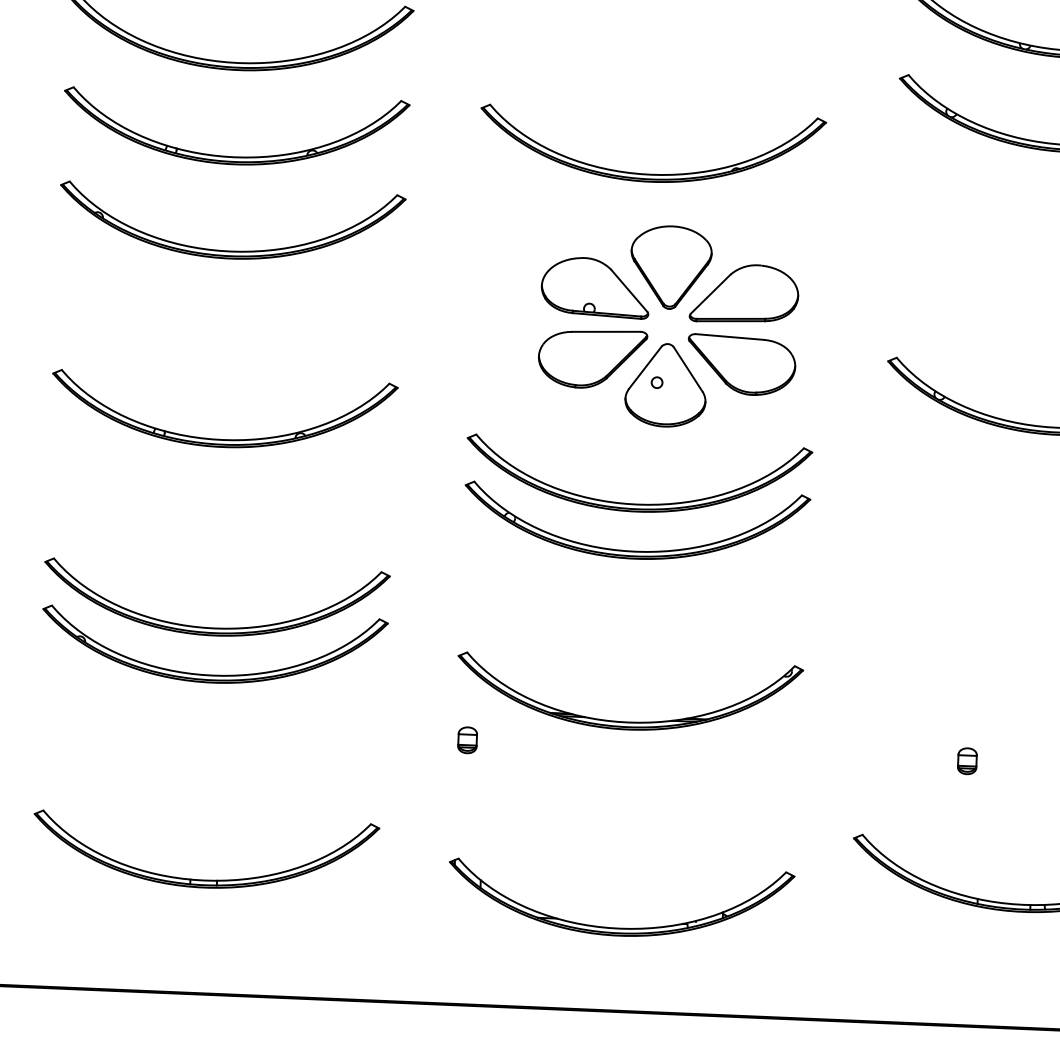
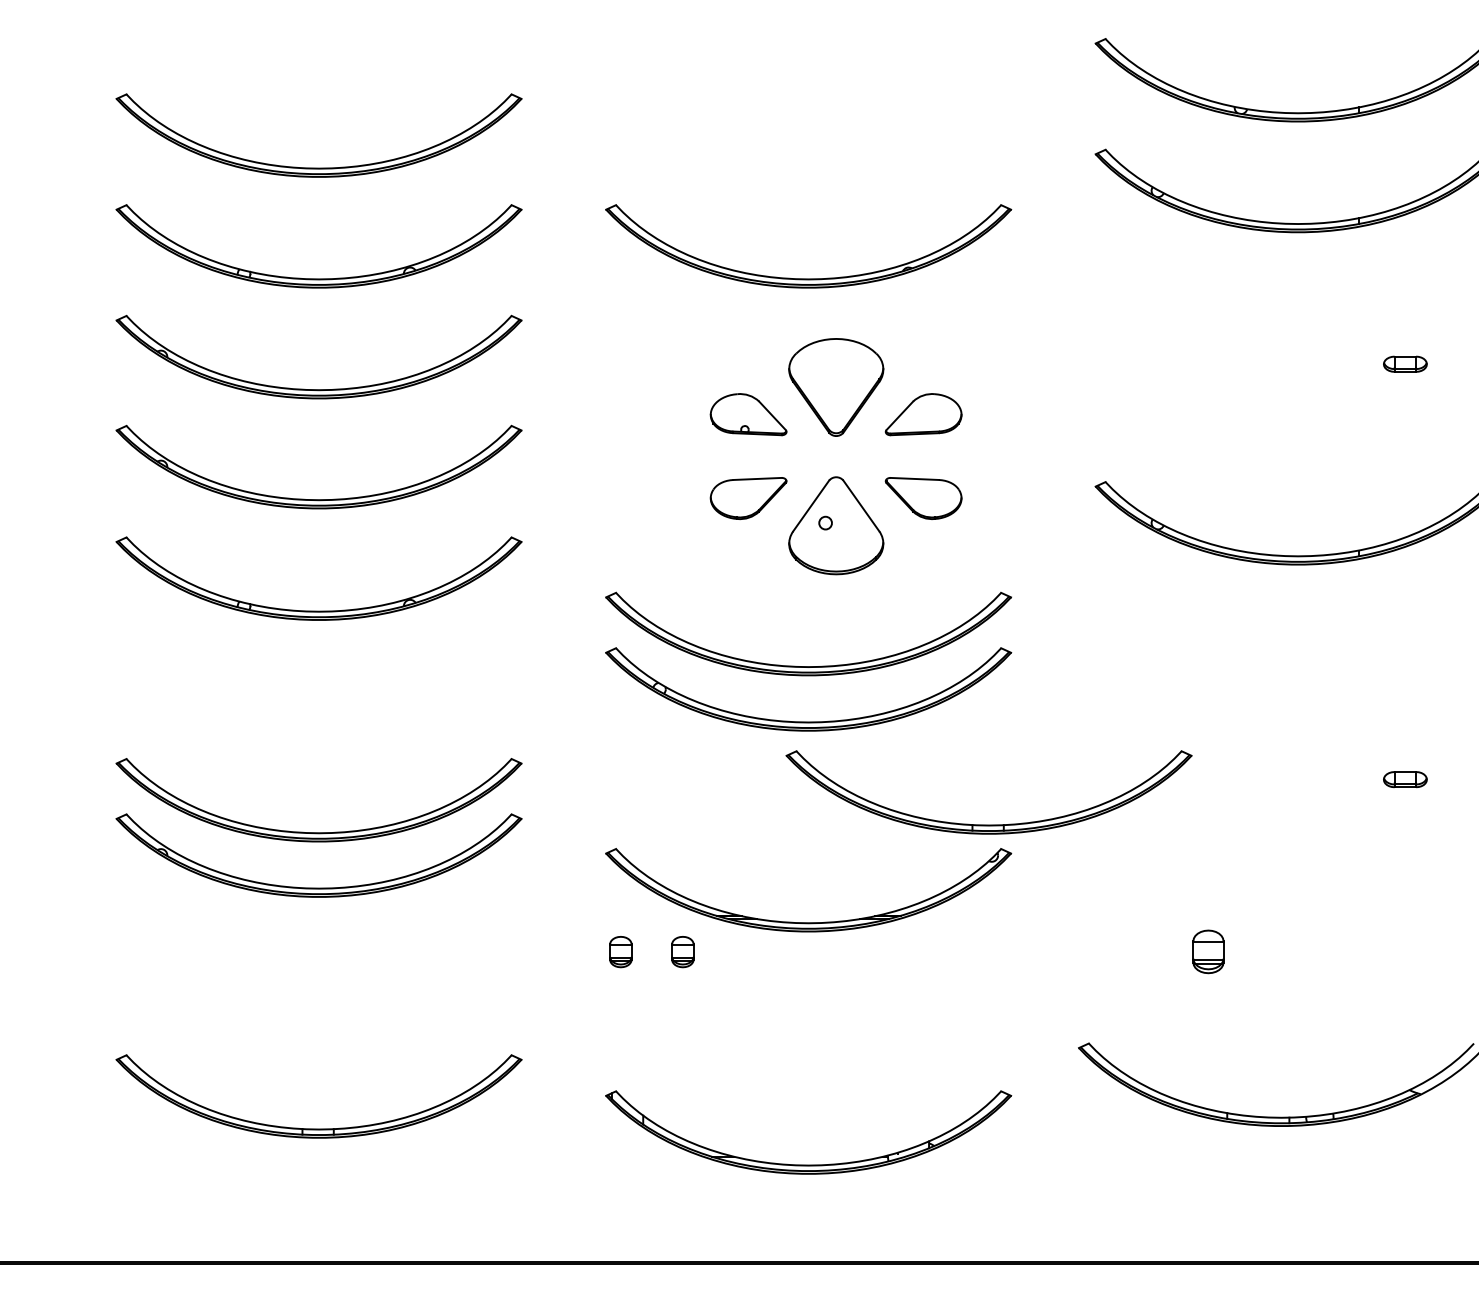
part: (595, 287) -> (748, 414), size x0.6
part: (744, 293) -> (923, 414), size x0.6
part: (226, 344) -> (318, 499), added
part: (592, 359) -> (748, 498), size x0.6
part: (741, 365) -> (923, 498), size x0.6
part: (784, 644) -> (988, 824), added
part: (520, 742) -> (682, 952), added
part: (966, 761) -> (1207, 952), size x1.4

